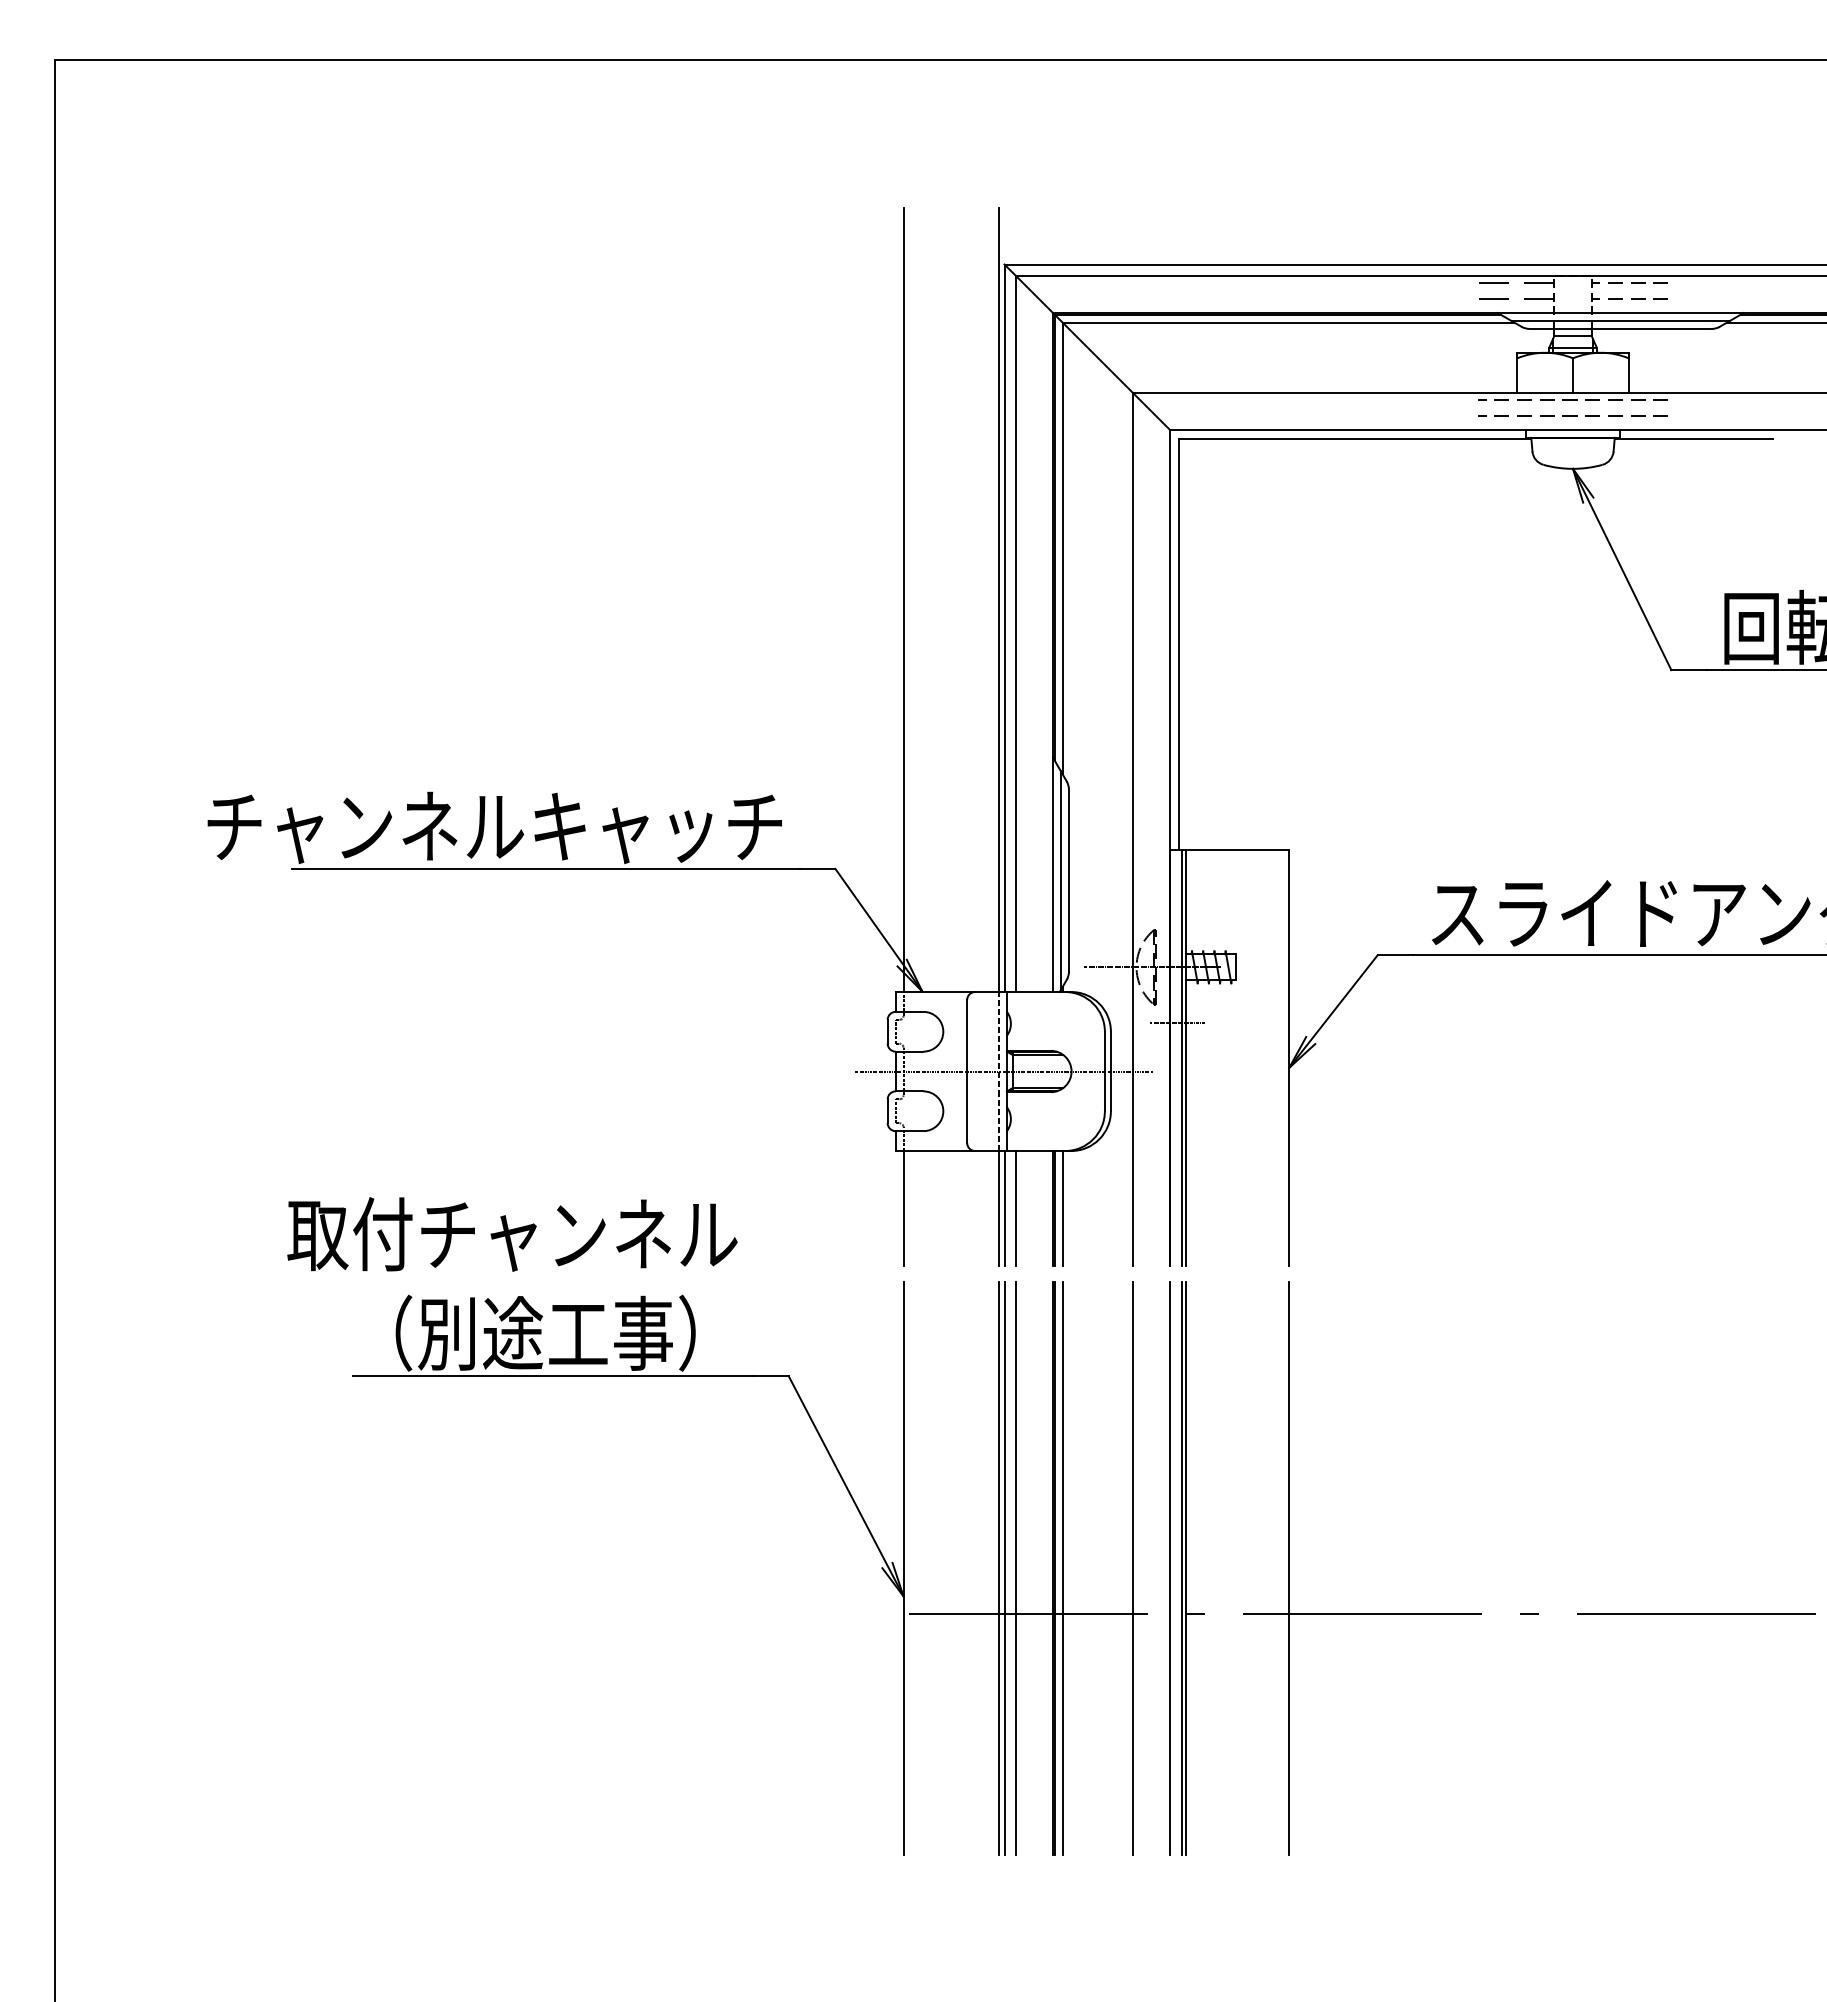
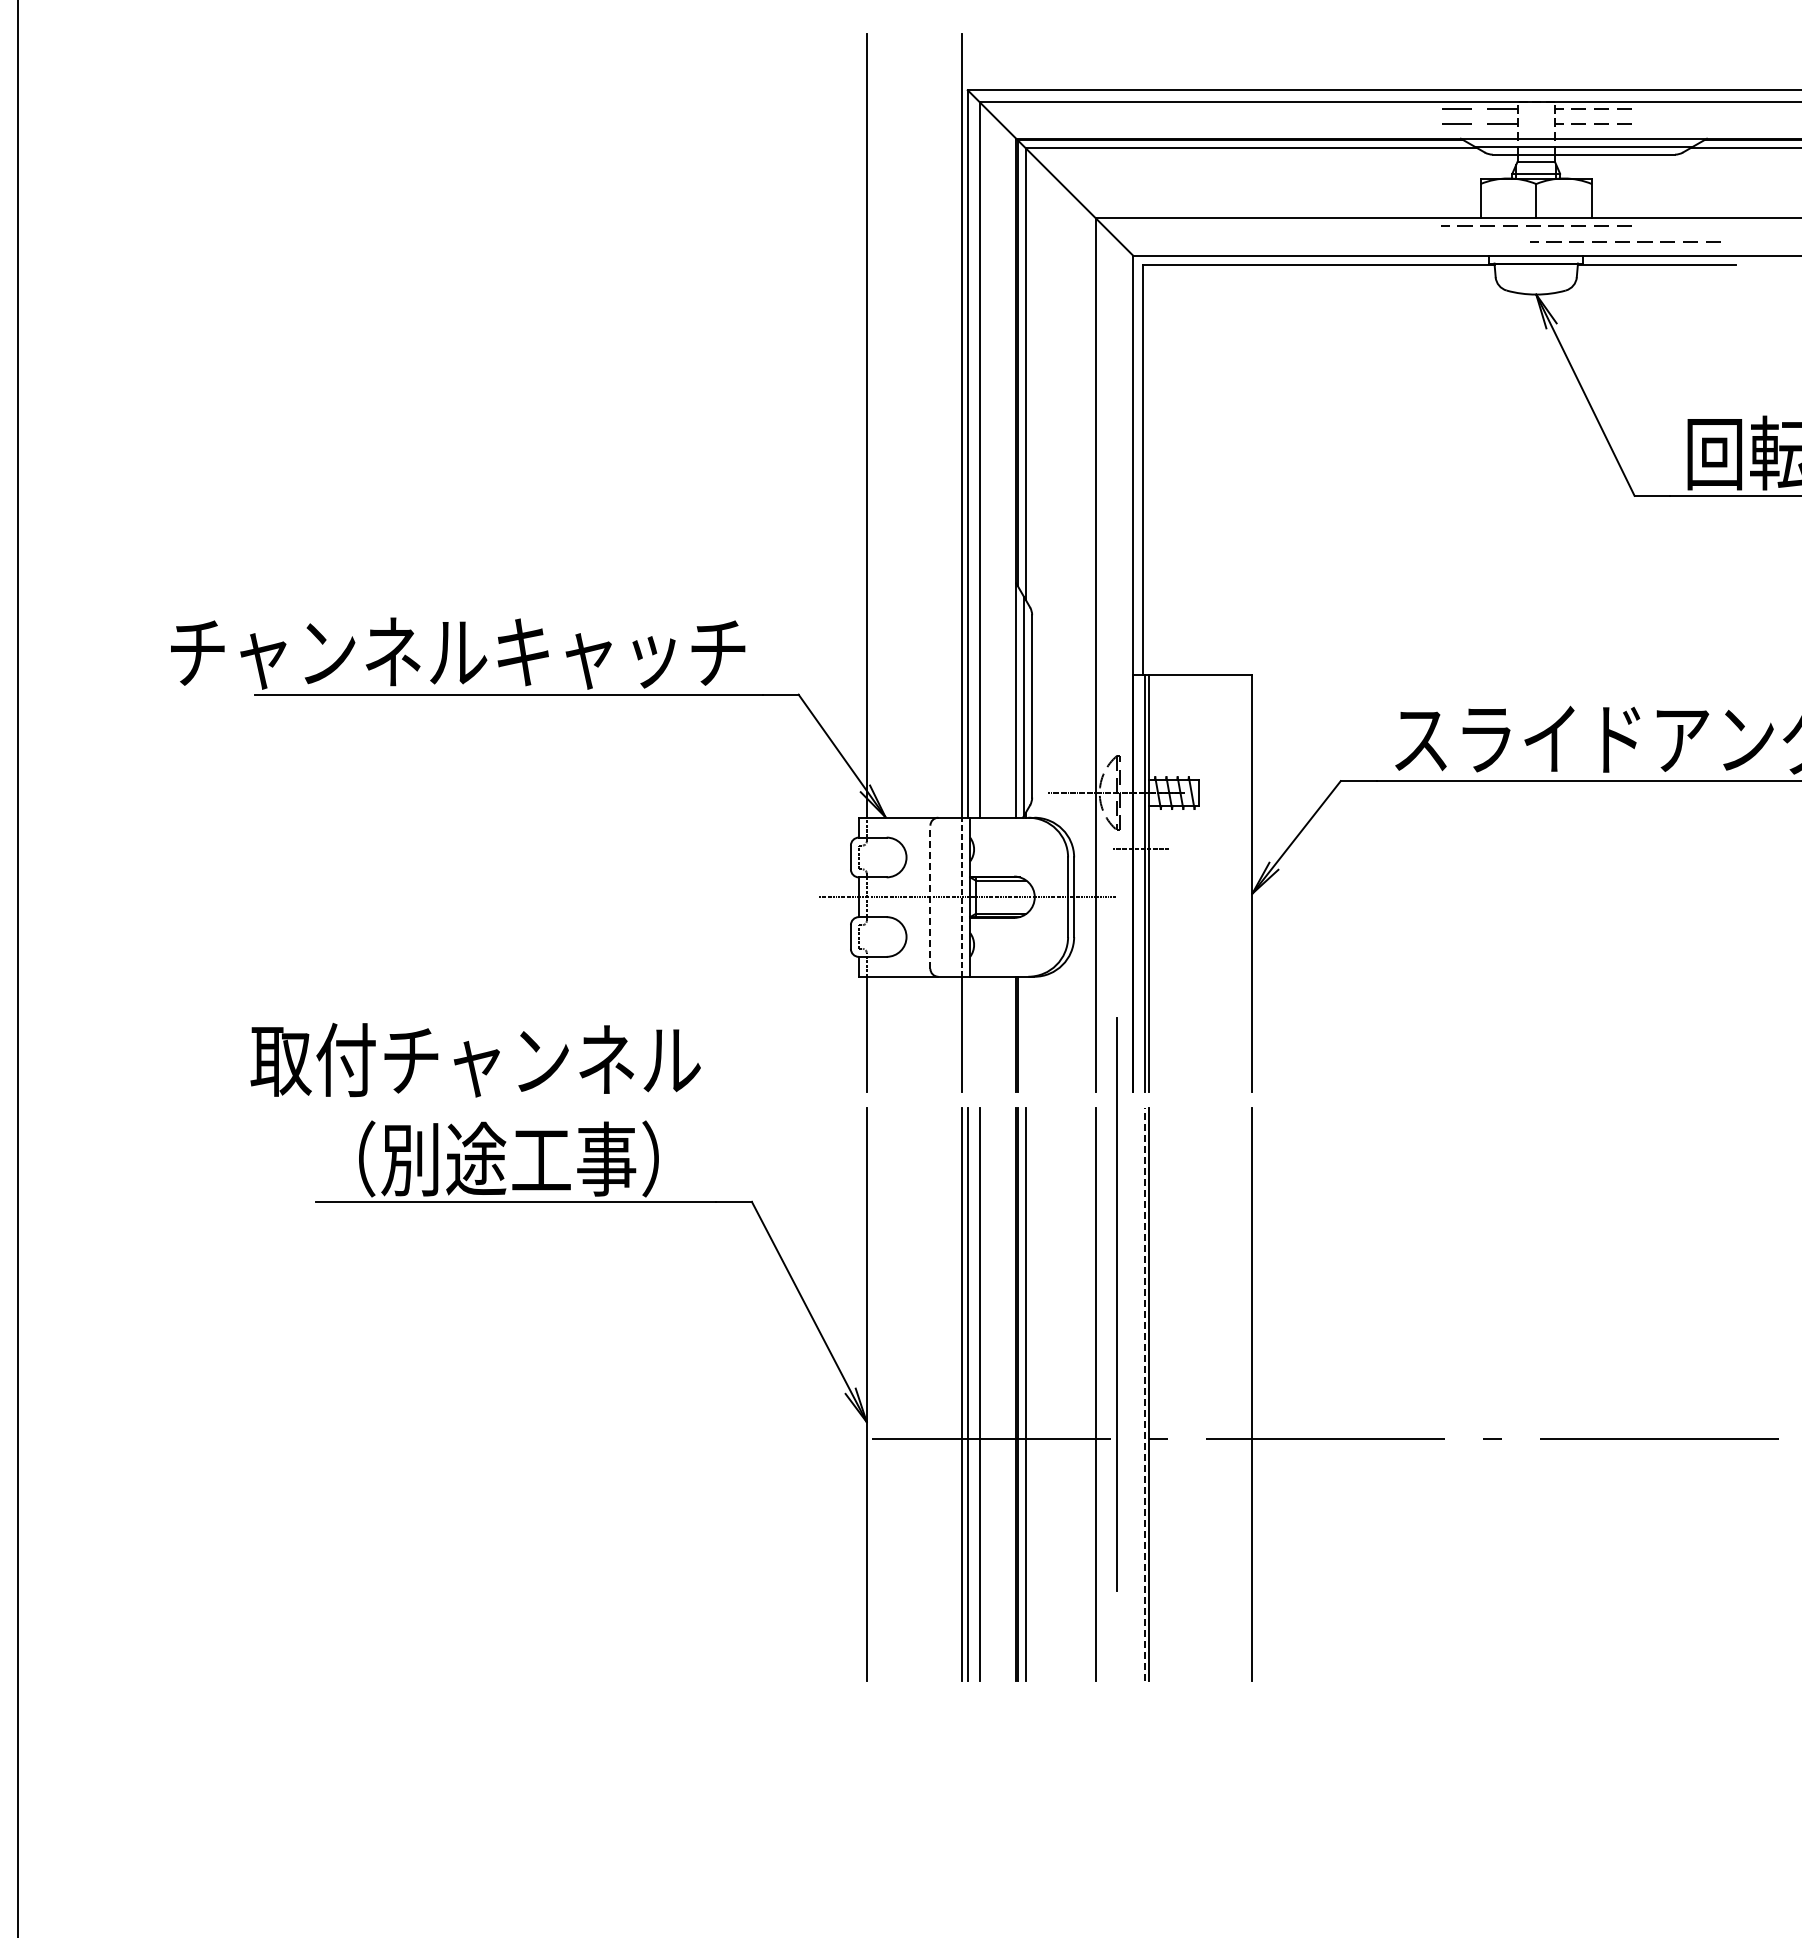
line: (1572, 415) -> (1624, 241), moved
line: (967, 1071) -> (930, 897), solid -> dashed
line: (1004, 1208) -> (967, 1034), removed
line: (1016, 1208) -> (979, 1034), removed
line: (1062, 1208) -> (1025, 1034), removed
line: (1169, 1568) -> (1116, 1304), moved
line: (1181, 1568) -> (1144, 1394), solid -> dashed

